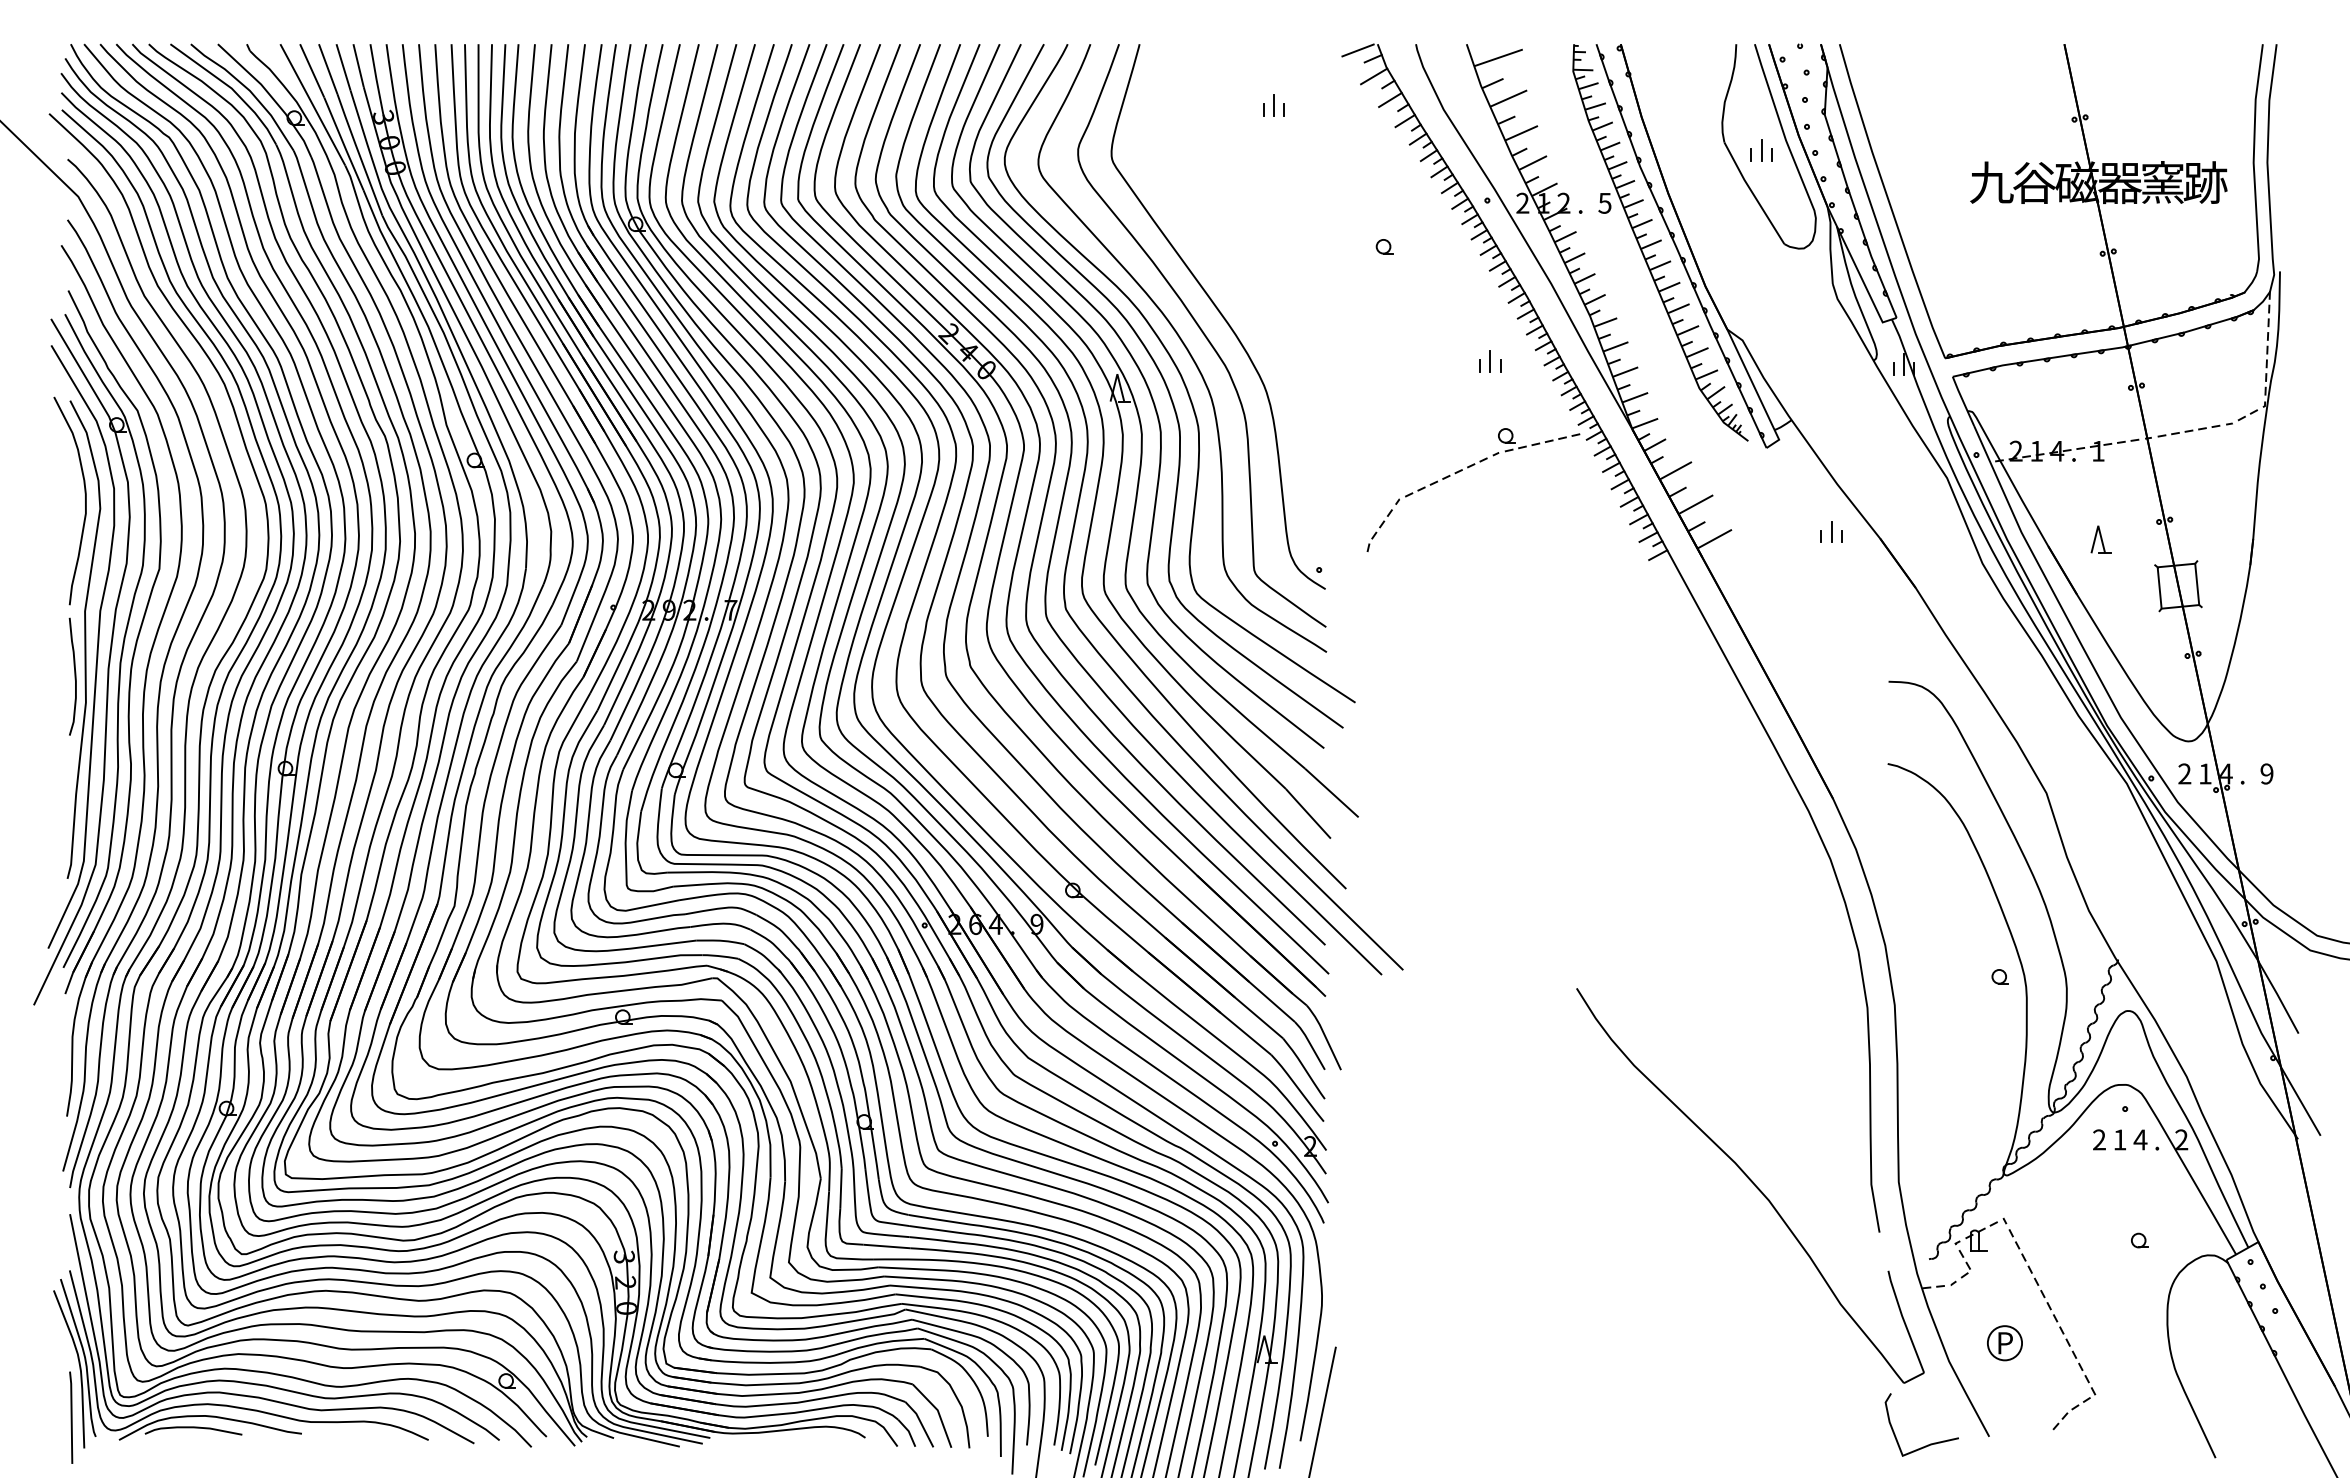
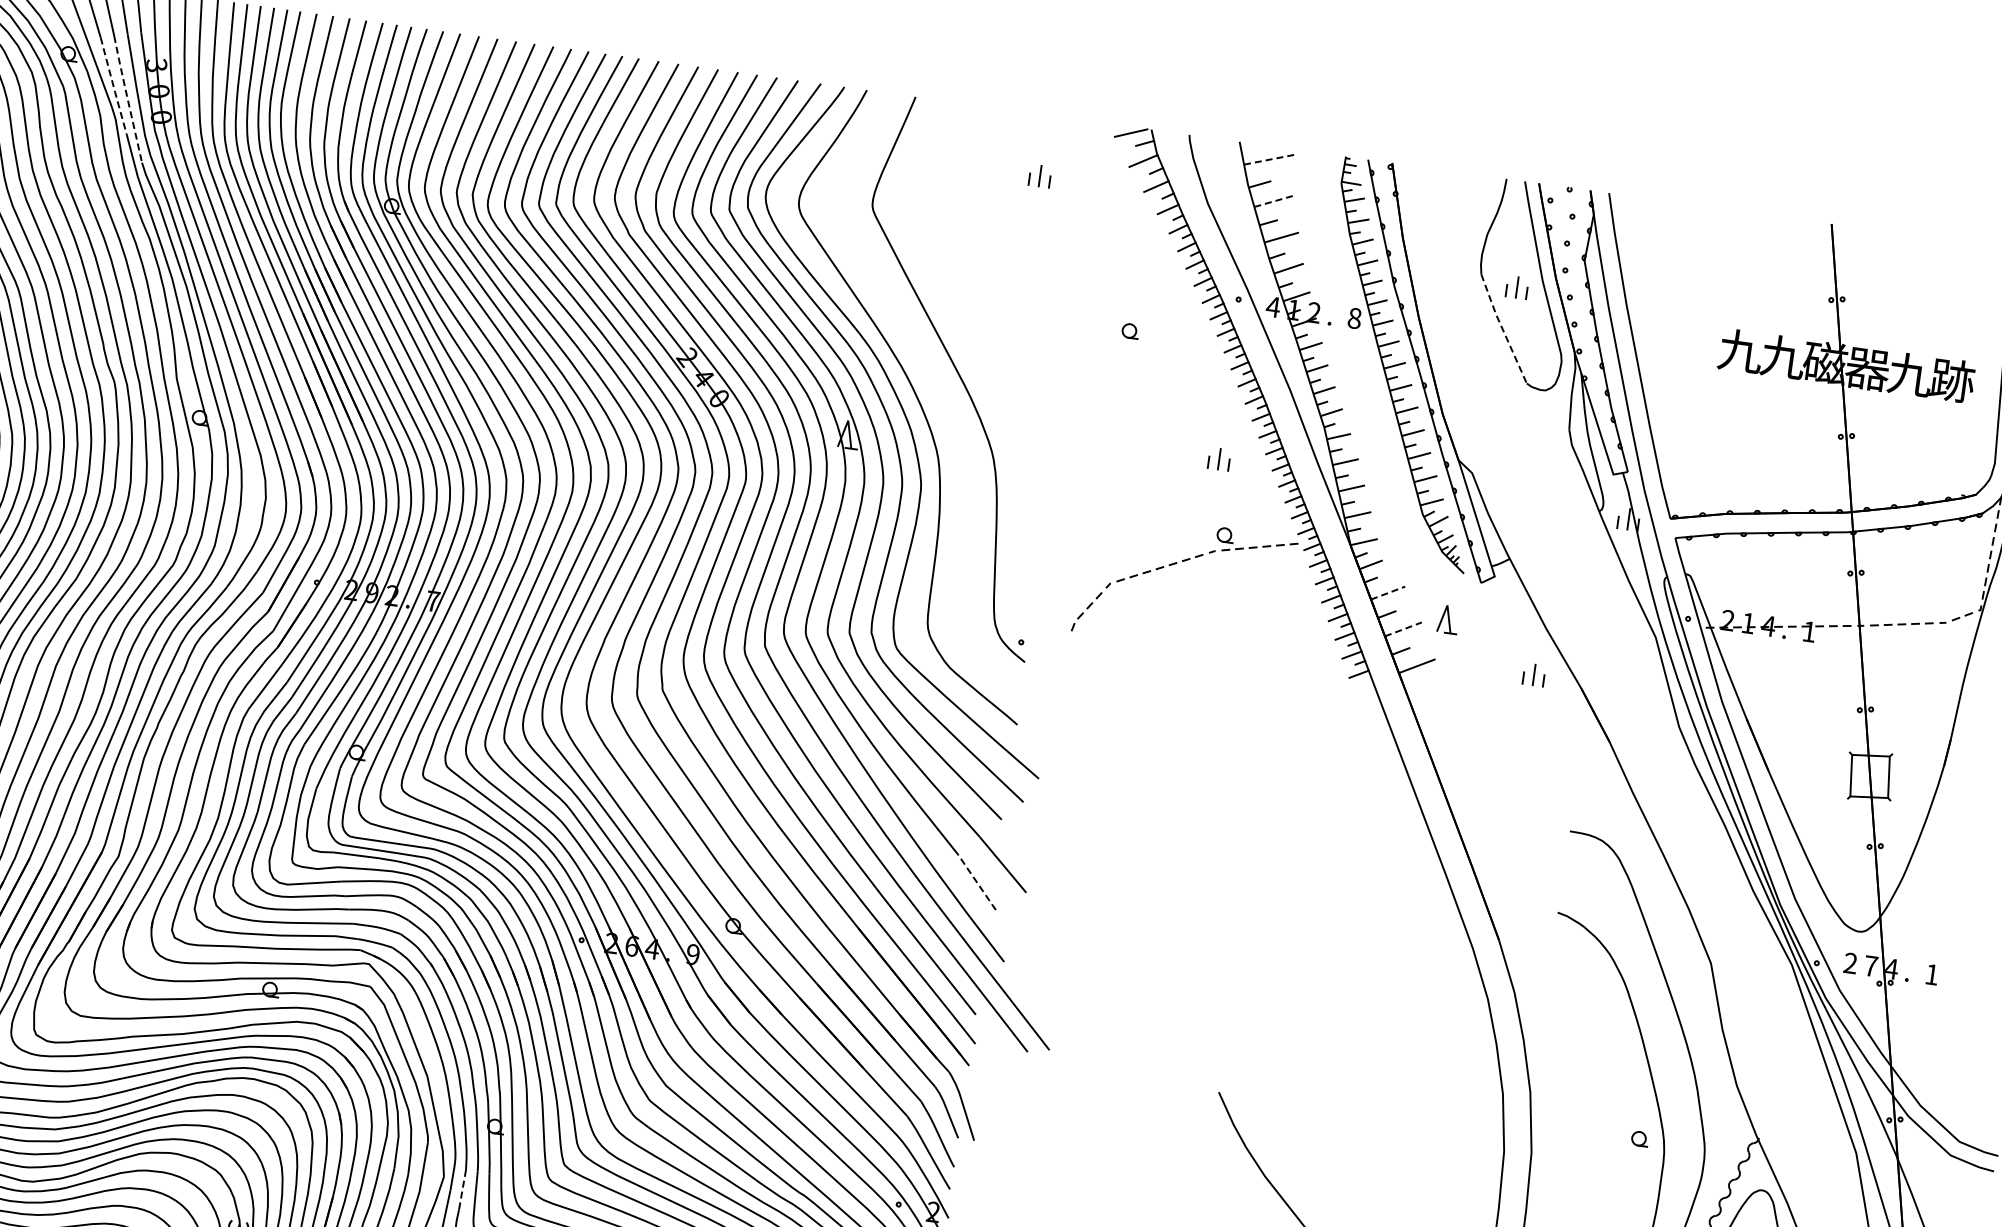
line: (1498, 57) -> (1269, 159), solid -> dashed
line: (1509, 98) -> (1274, 201), solid -> dashed
line: (343, 144) -> (113, 86), solid -> dashed
line: (359, 154) -> (127, 98), solid -> dashed
text: (2034, 182) -> (1783, 356), 谷 -> 九
text: (2162, 182) -> (1909, 374), 窯 -> 九
line: (1752, 193) -> (1502, 328), solid -> dashed
text: (1522, 202) -> (1273, 306), 2 -> 4
text: (1604, 202) -> (1354, 317), 5 -> 8
curve: (1203, 335) -> (938, 394), removed
line: (1676, 470) -> (1388, 592), solid -> dashed
line: (1695, 504) -> (1402, 629), solid -> dashed
part: (2100, 539) -> (1447, 619), moved
text: (2205, 773) -> (1871, 965), 1 -> 7
text: (2266, 773) -> (1931, 974), 9 -> 1
line: (1307, 813) -> (976, 881), solid -> dashed
line: (841, 1188) -> (463, 1189), solid -> dashed

